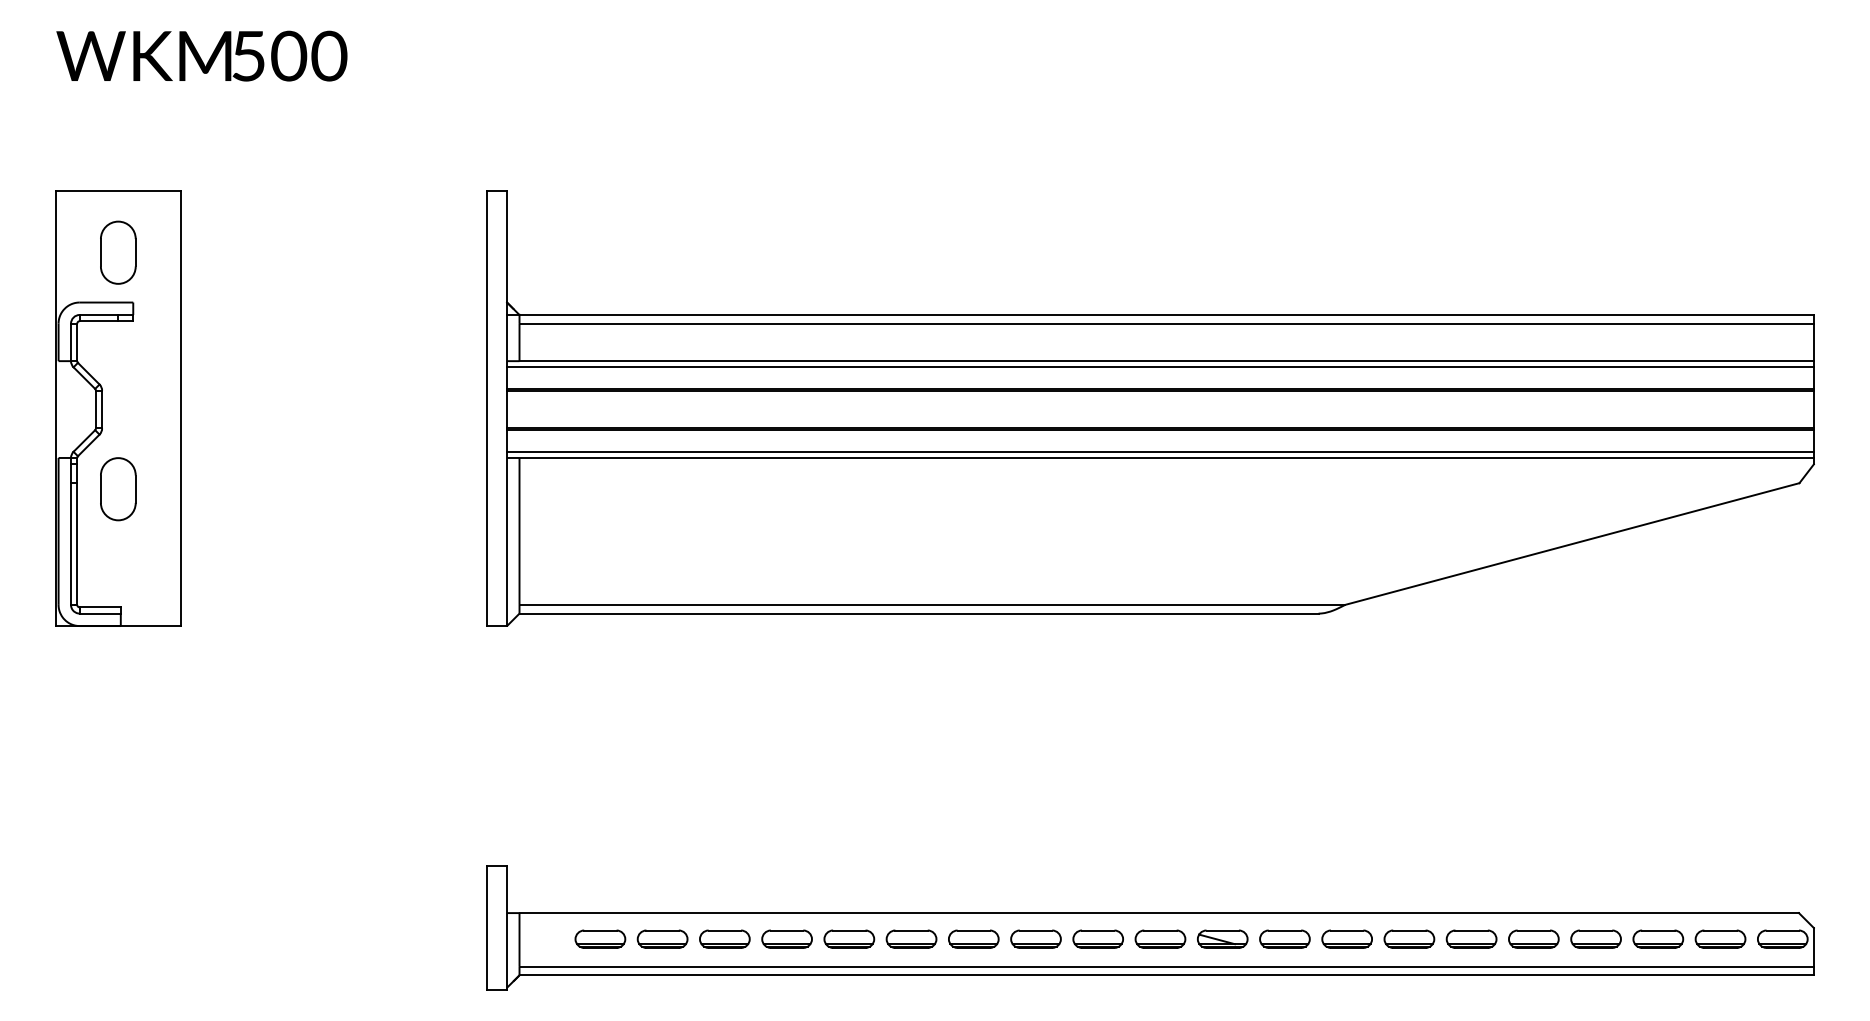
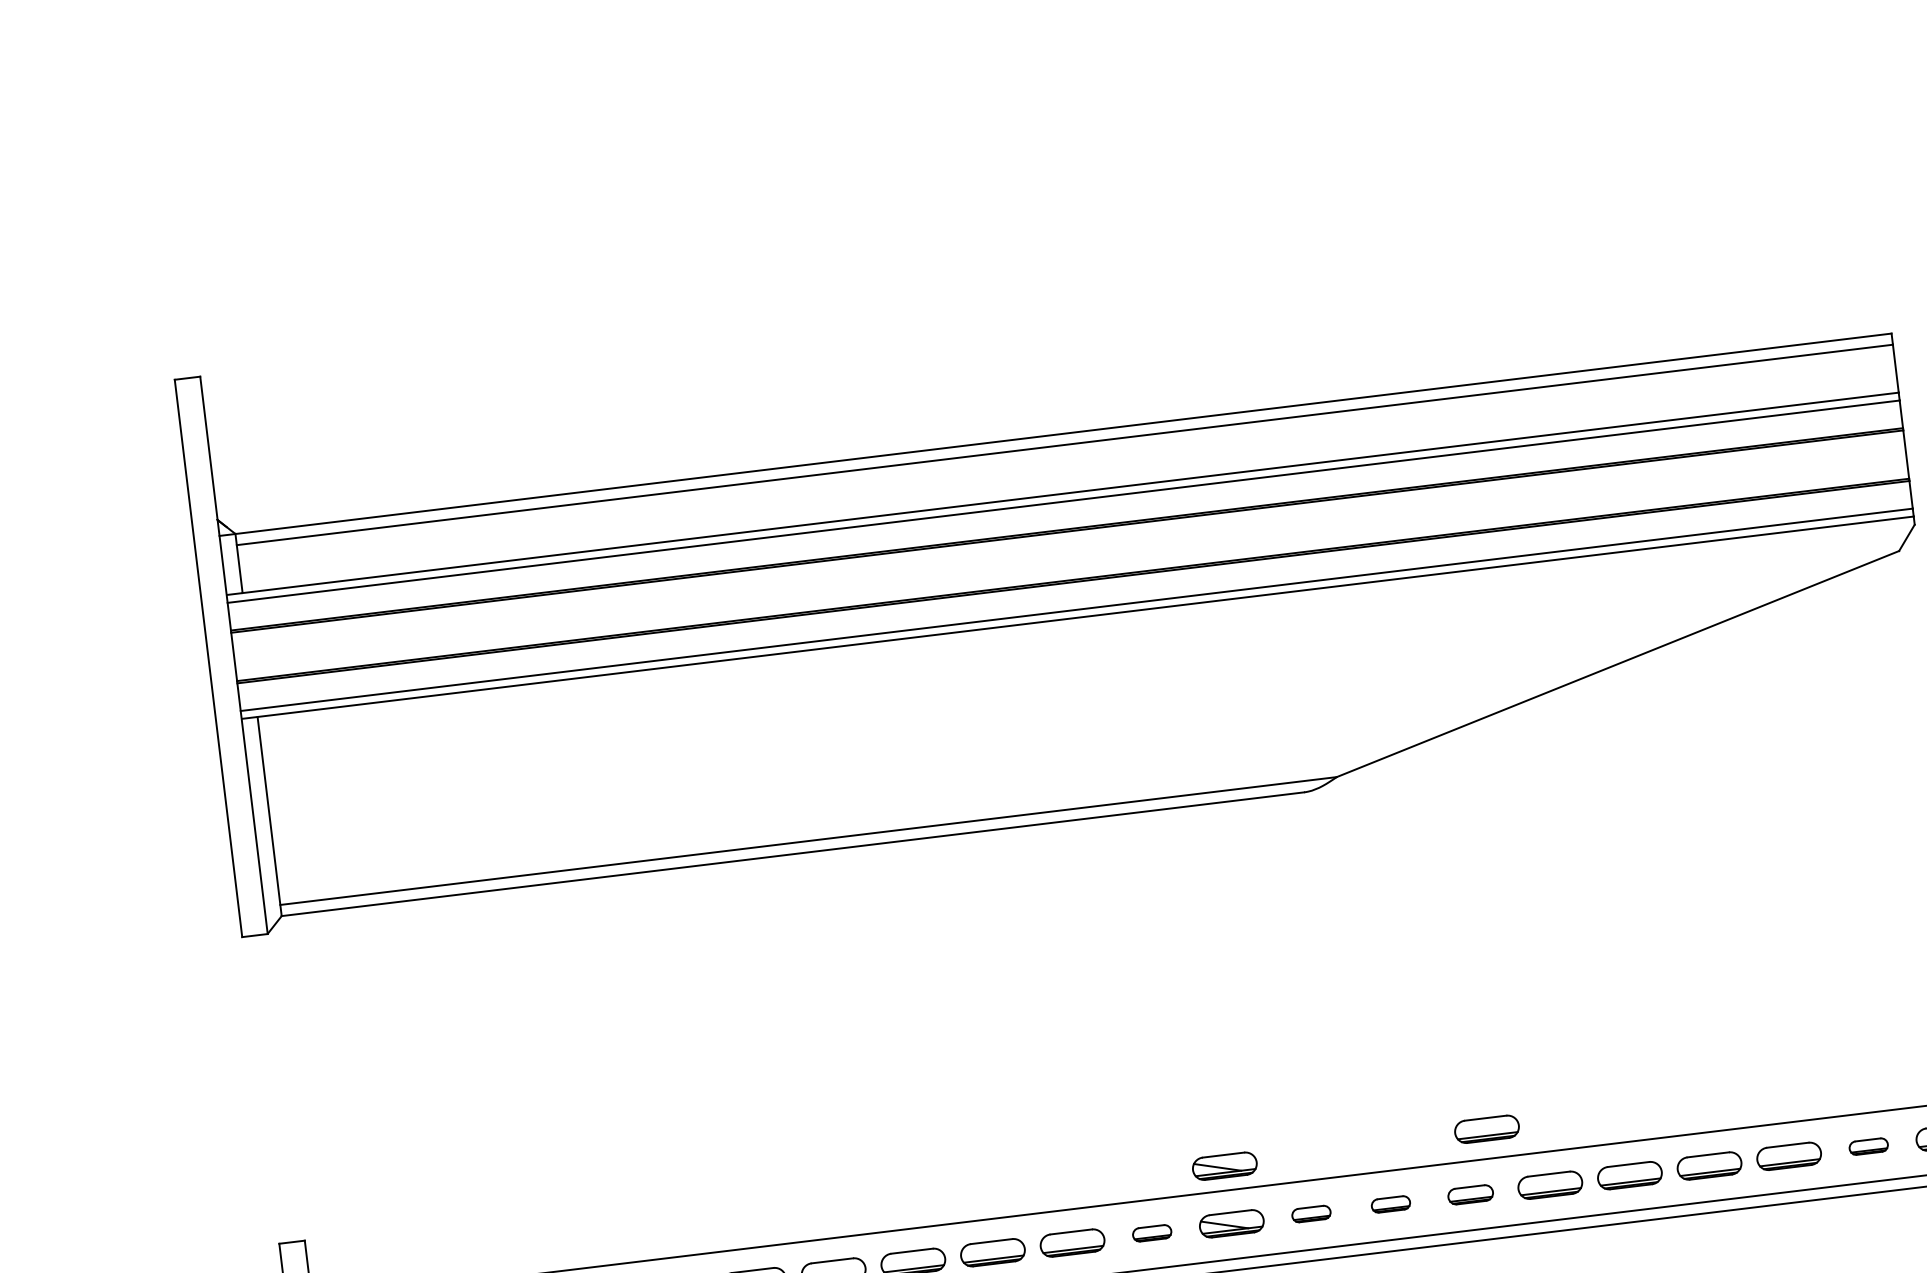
part: (1427, 889) -> (1486, 1128), added
part: (1222, 893) -> (1224, 1165), added
part: (1160, 938) -> (1152, 1232), size x0.6
part: (1284, 938) -> (1310, 1213), size x0.6
part: (1346, 938) -> (1390, 1203), size x0.6
part: (1409, 938) -> (1470, 1193), size x0.7
part: (1720, 938) -> (1868, 1145), size x0.6

